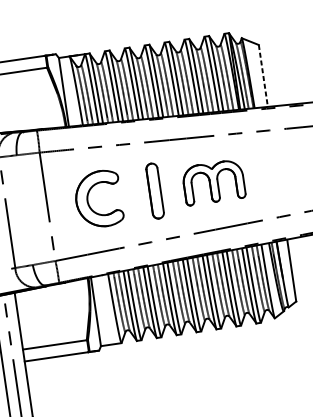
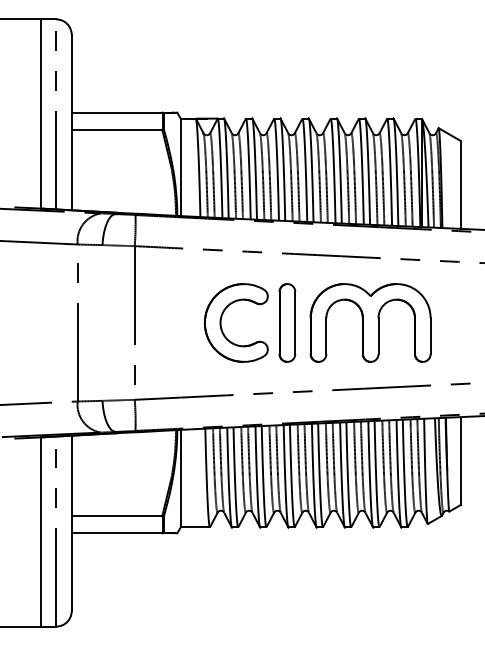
line: (263, 76) -> (461, 185), dashed -> solid
part: (213, 182) -> (370, 322), size x1.43
part: (88, 196) -> (222, 317), moved

